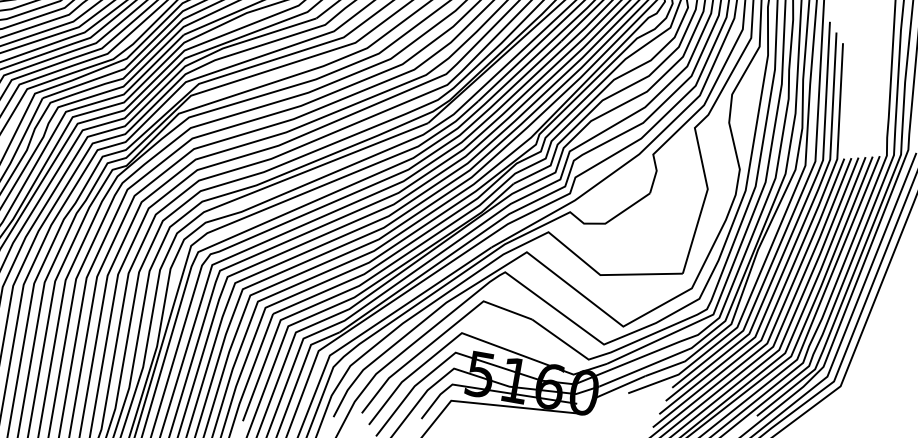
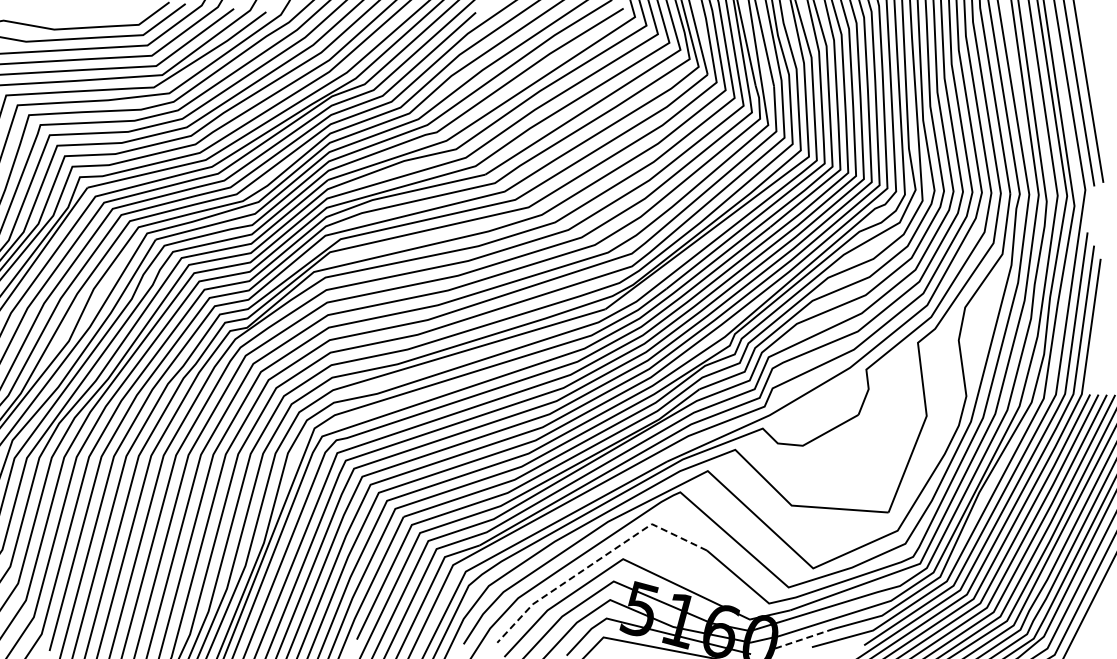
line: (438, 337) -> (595, 561), solid -> dashed
line: (620, 386) -> (803, 638), solid -> dashed

